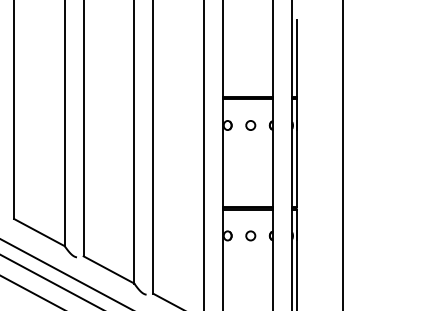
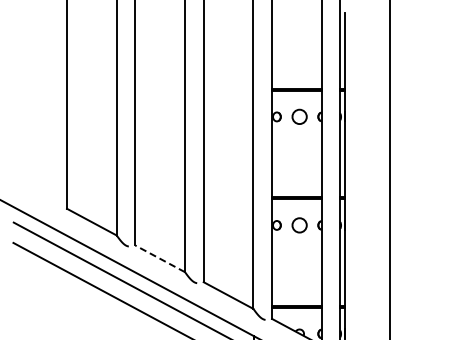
circle: (250, 125) -> (299, 116), size x1.6
circle: (250, 235) -> (299, 225), size x1.6
line: (108, 269) -> (159, 258), solid -> dashed

